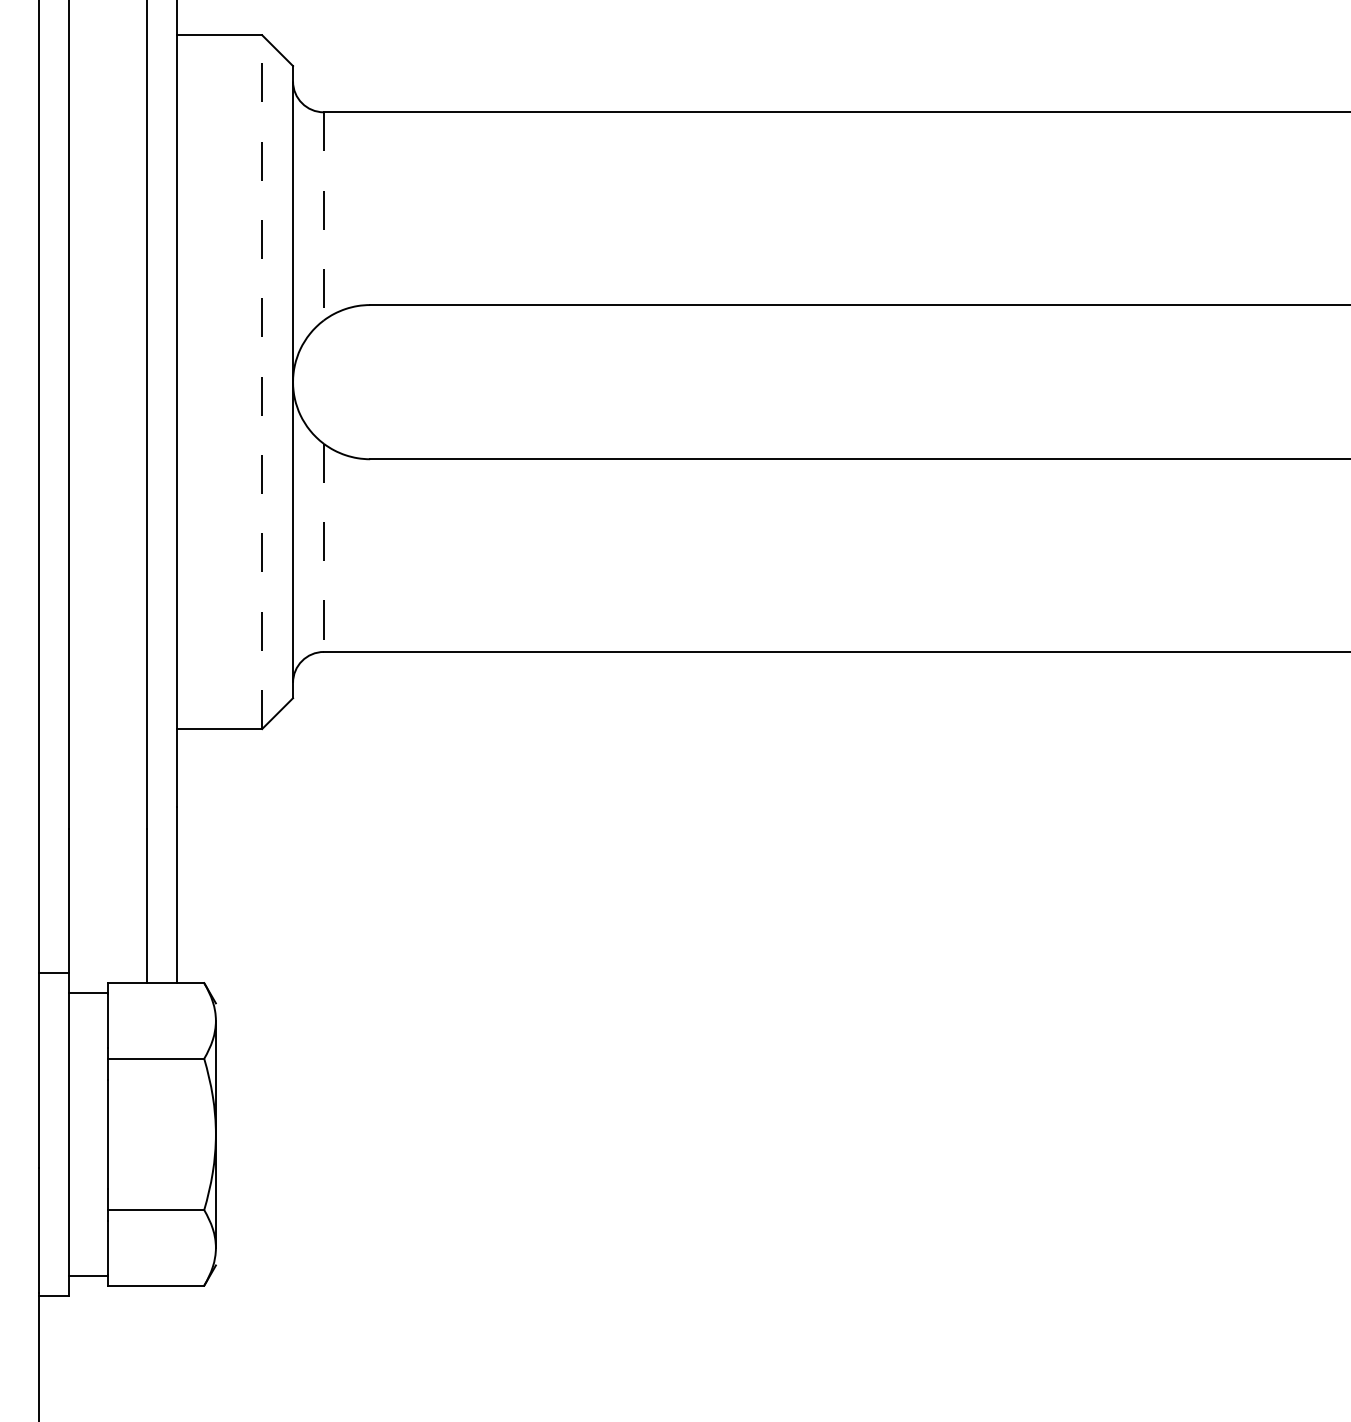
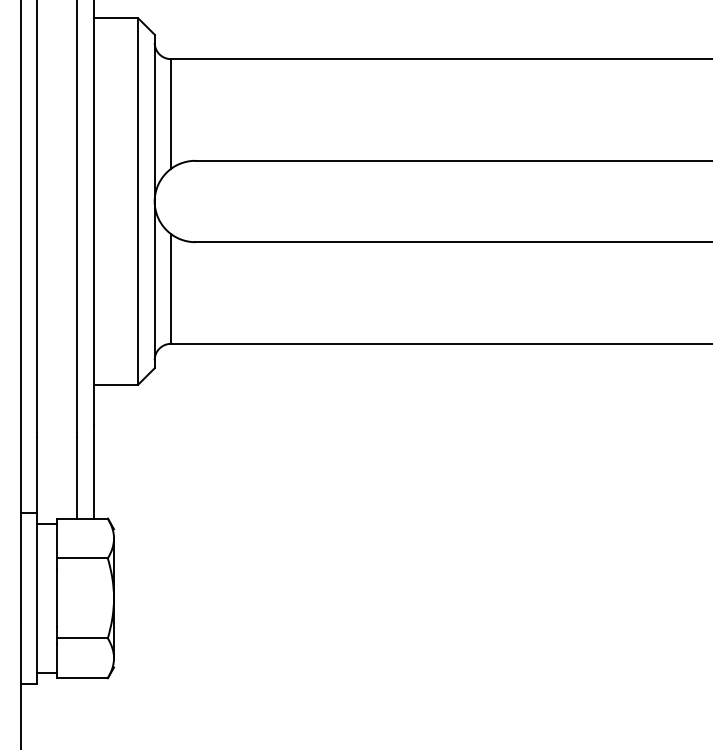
line: (322, 217) -> (170, 114), dashed -> solid
line: (262, 382) -> (138, 201), dashed -> solid
line: (322, 547) -> (170, 288), dashed -> solid

